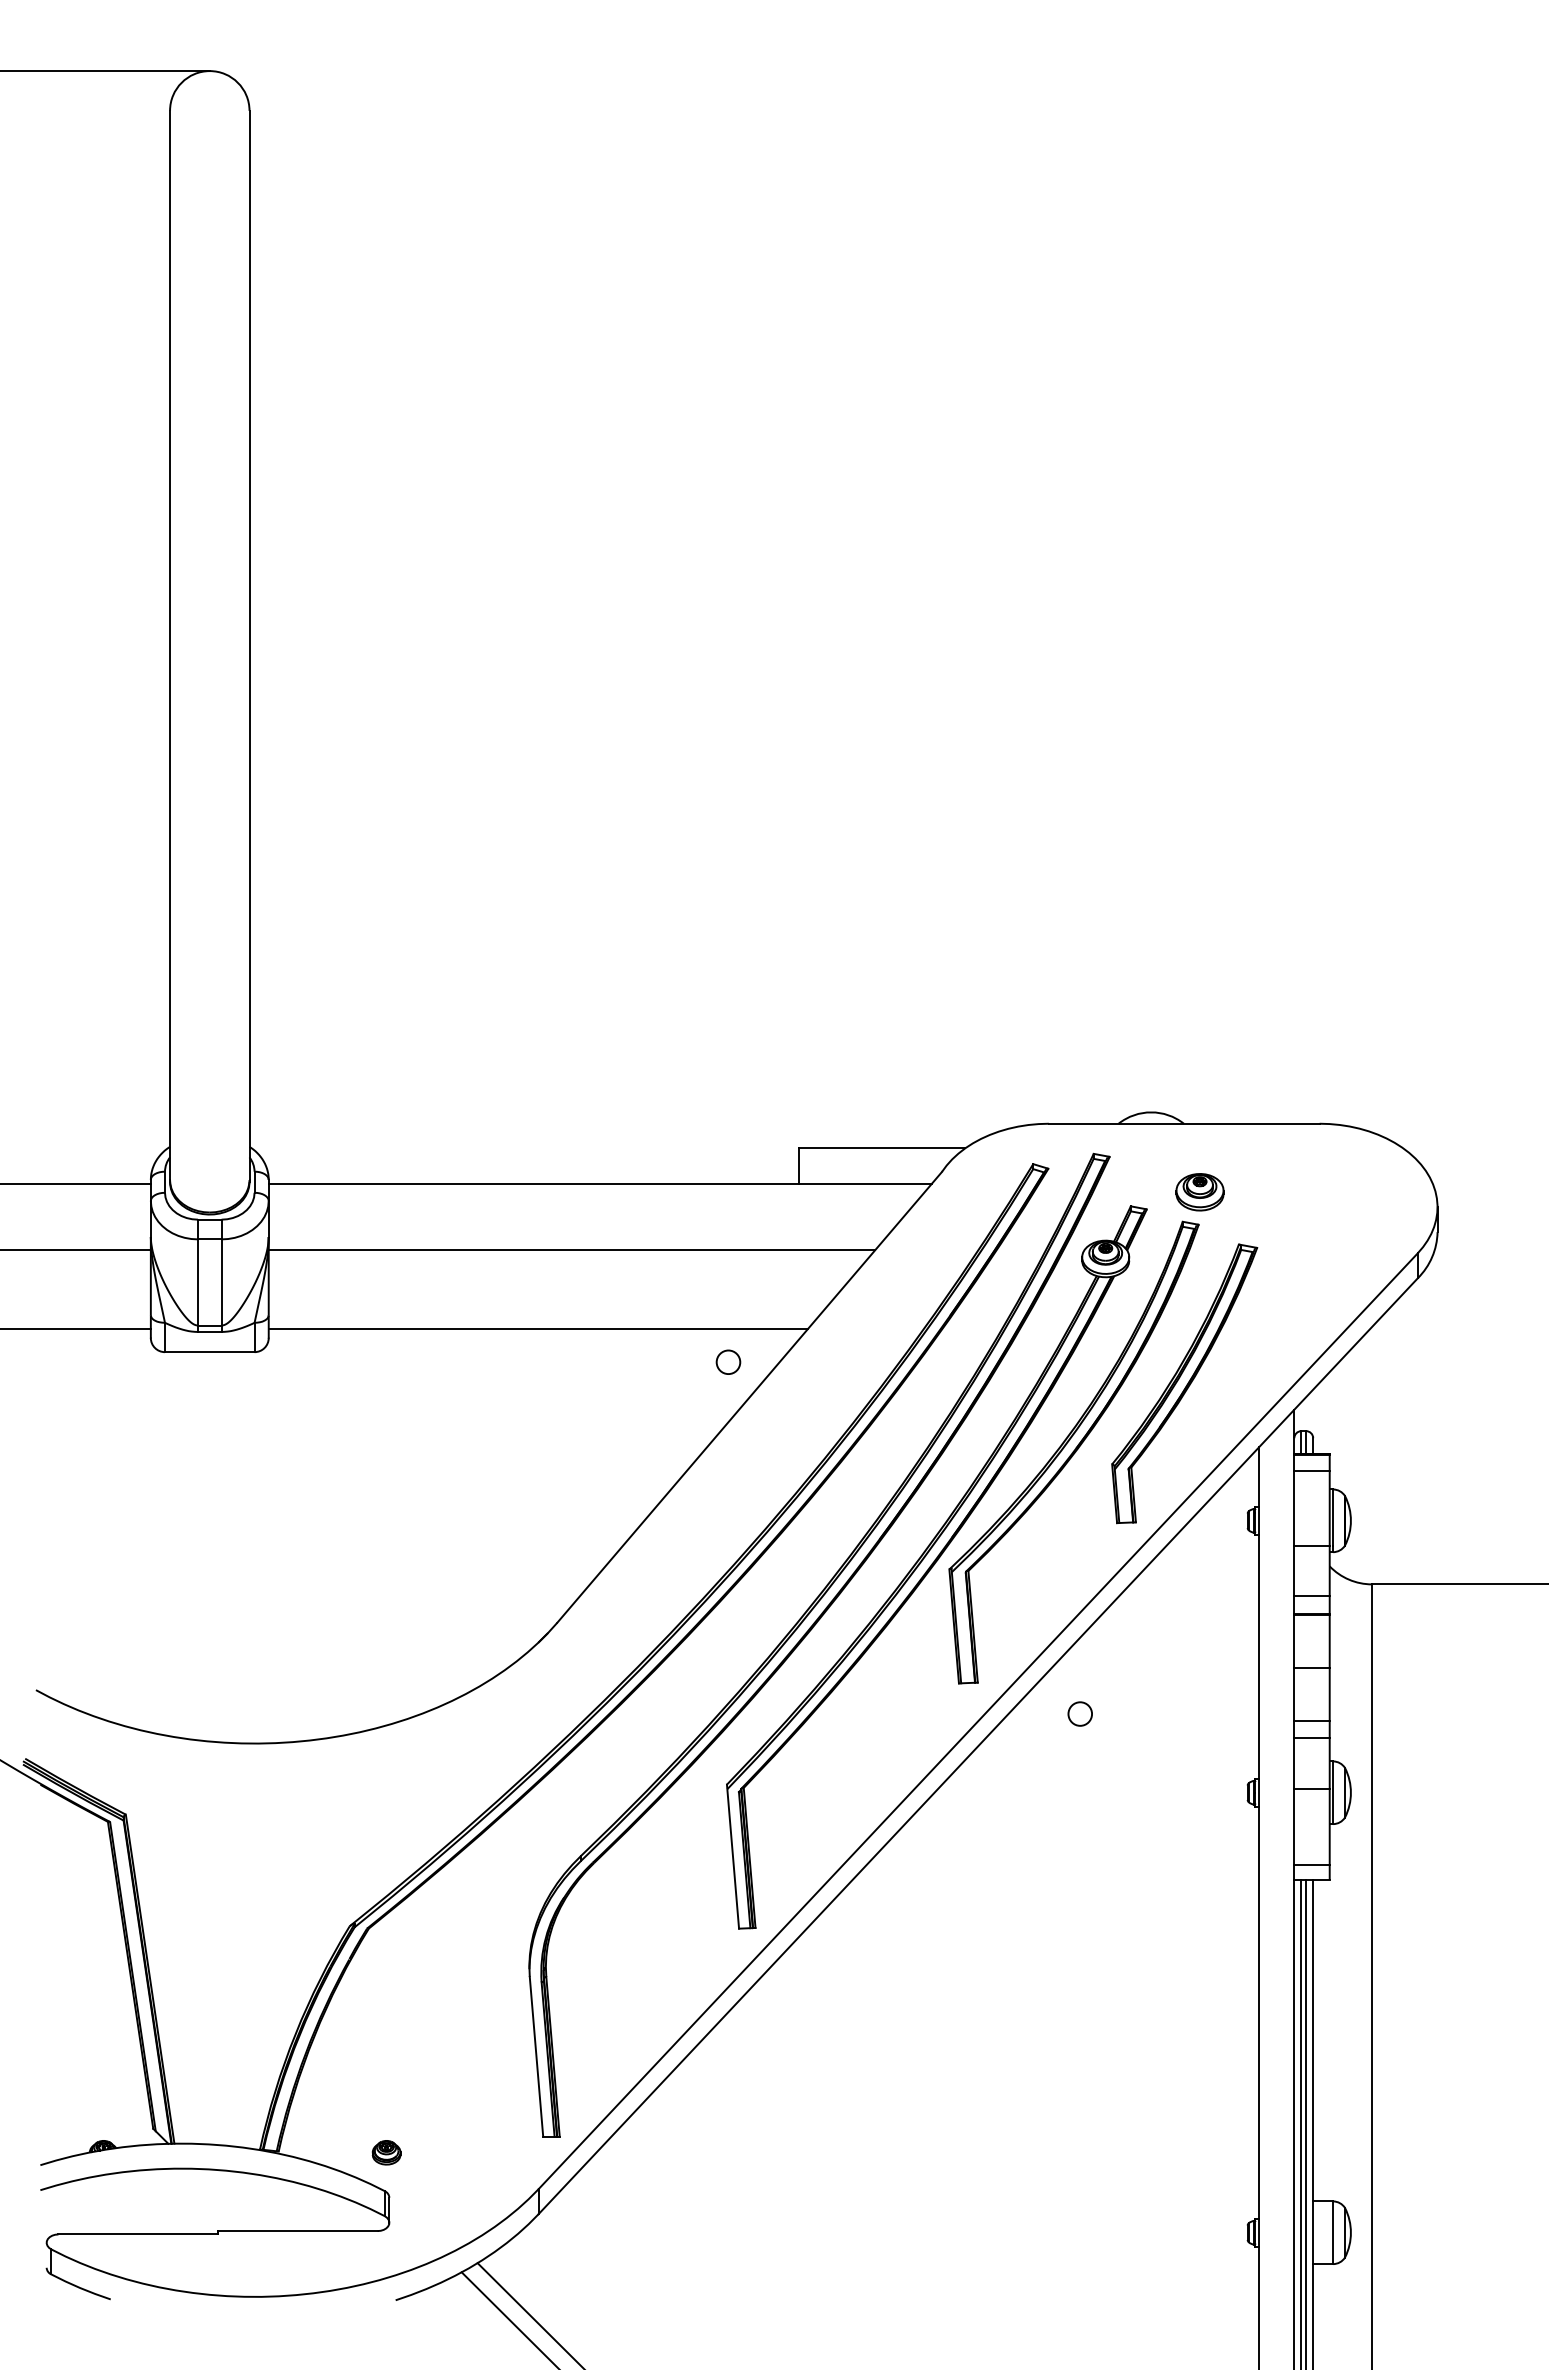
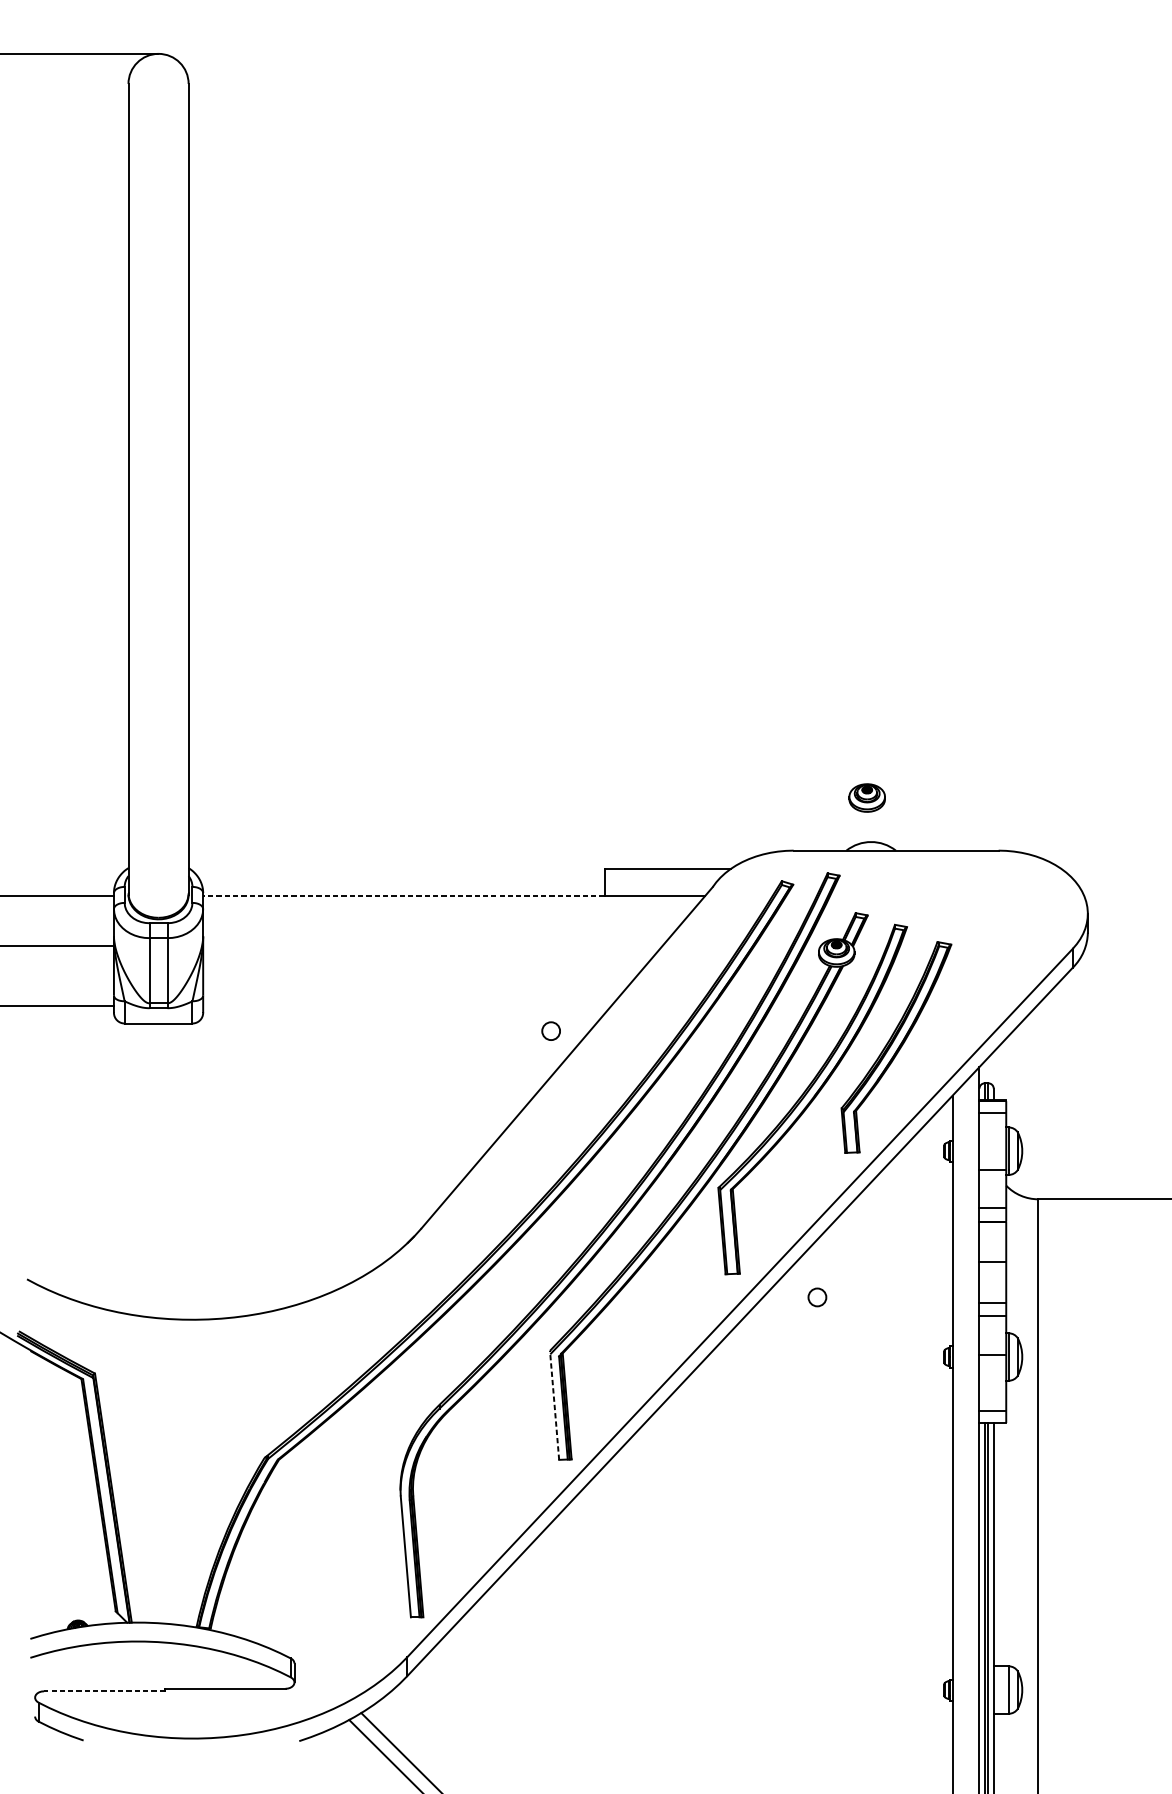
line: (533, 1183) -> (403, 895), solid -> dashed
part: (1199, 1192) -> (866, 798), moved
line: (571, 1249) -> (432, 945), removed
line: (537, 1329) -> (406, 1006), removed
line: (732, 1856) -> (554, 1405), solid -> dashed
part: (386, 2152) -> (292, 1629), removed
line: (138, 2234) -> (104, 1691), solid -> dashed

